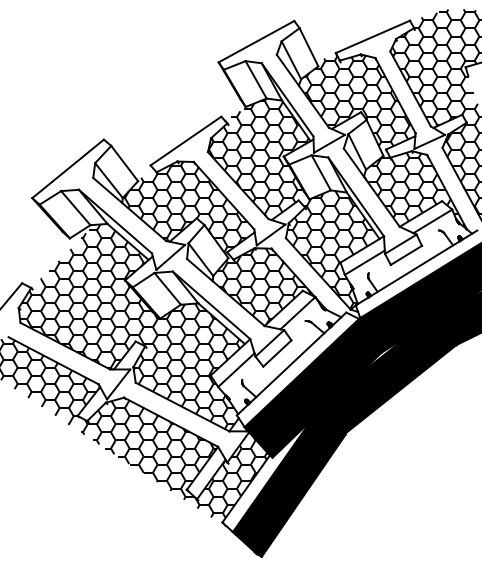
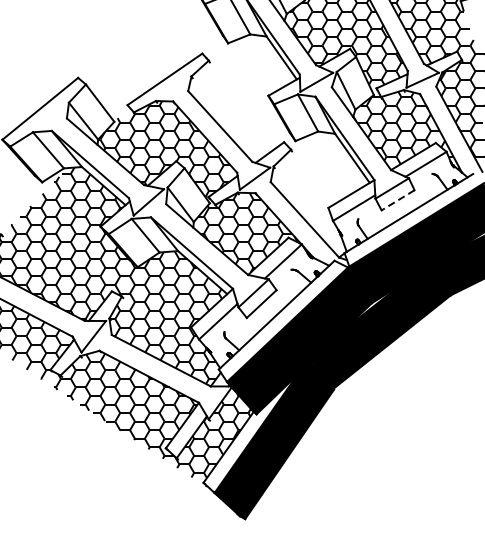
hatch: (290, 203) -> (275, 145), removed
line: (405, 255) -> (397, 200), solid -> dashed

